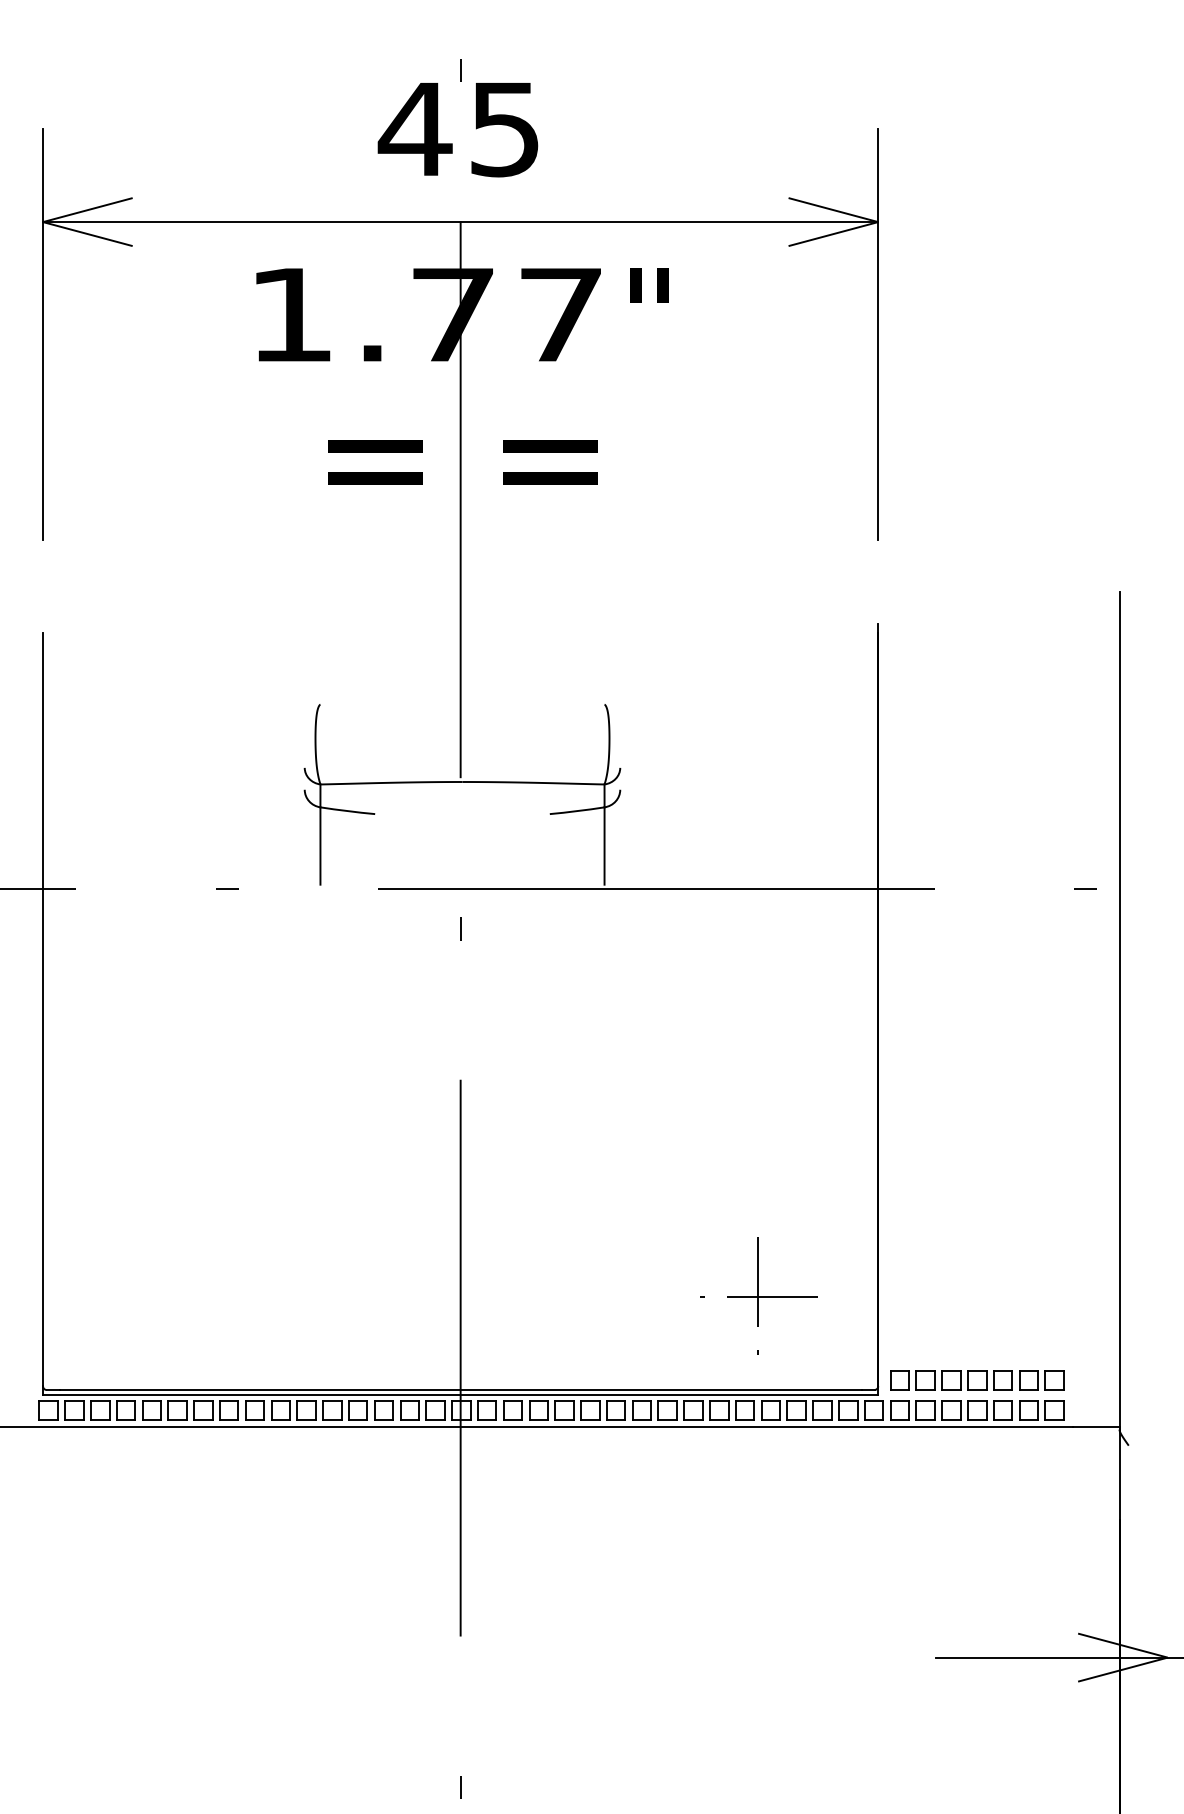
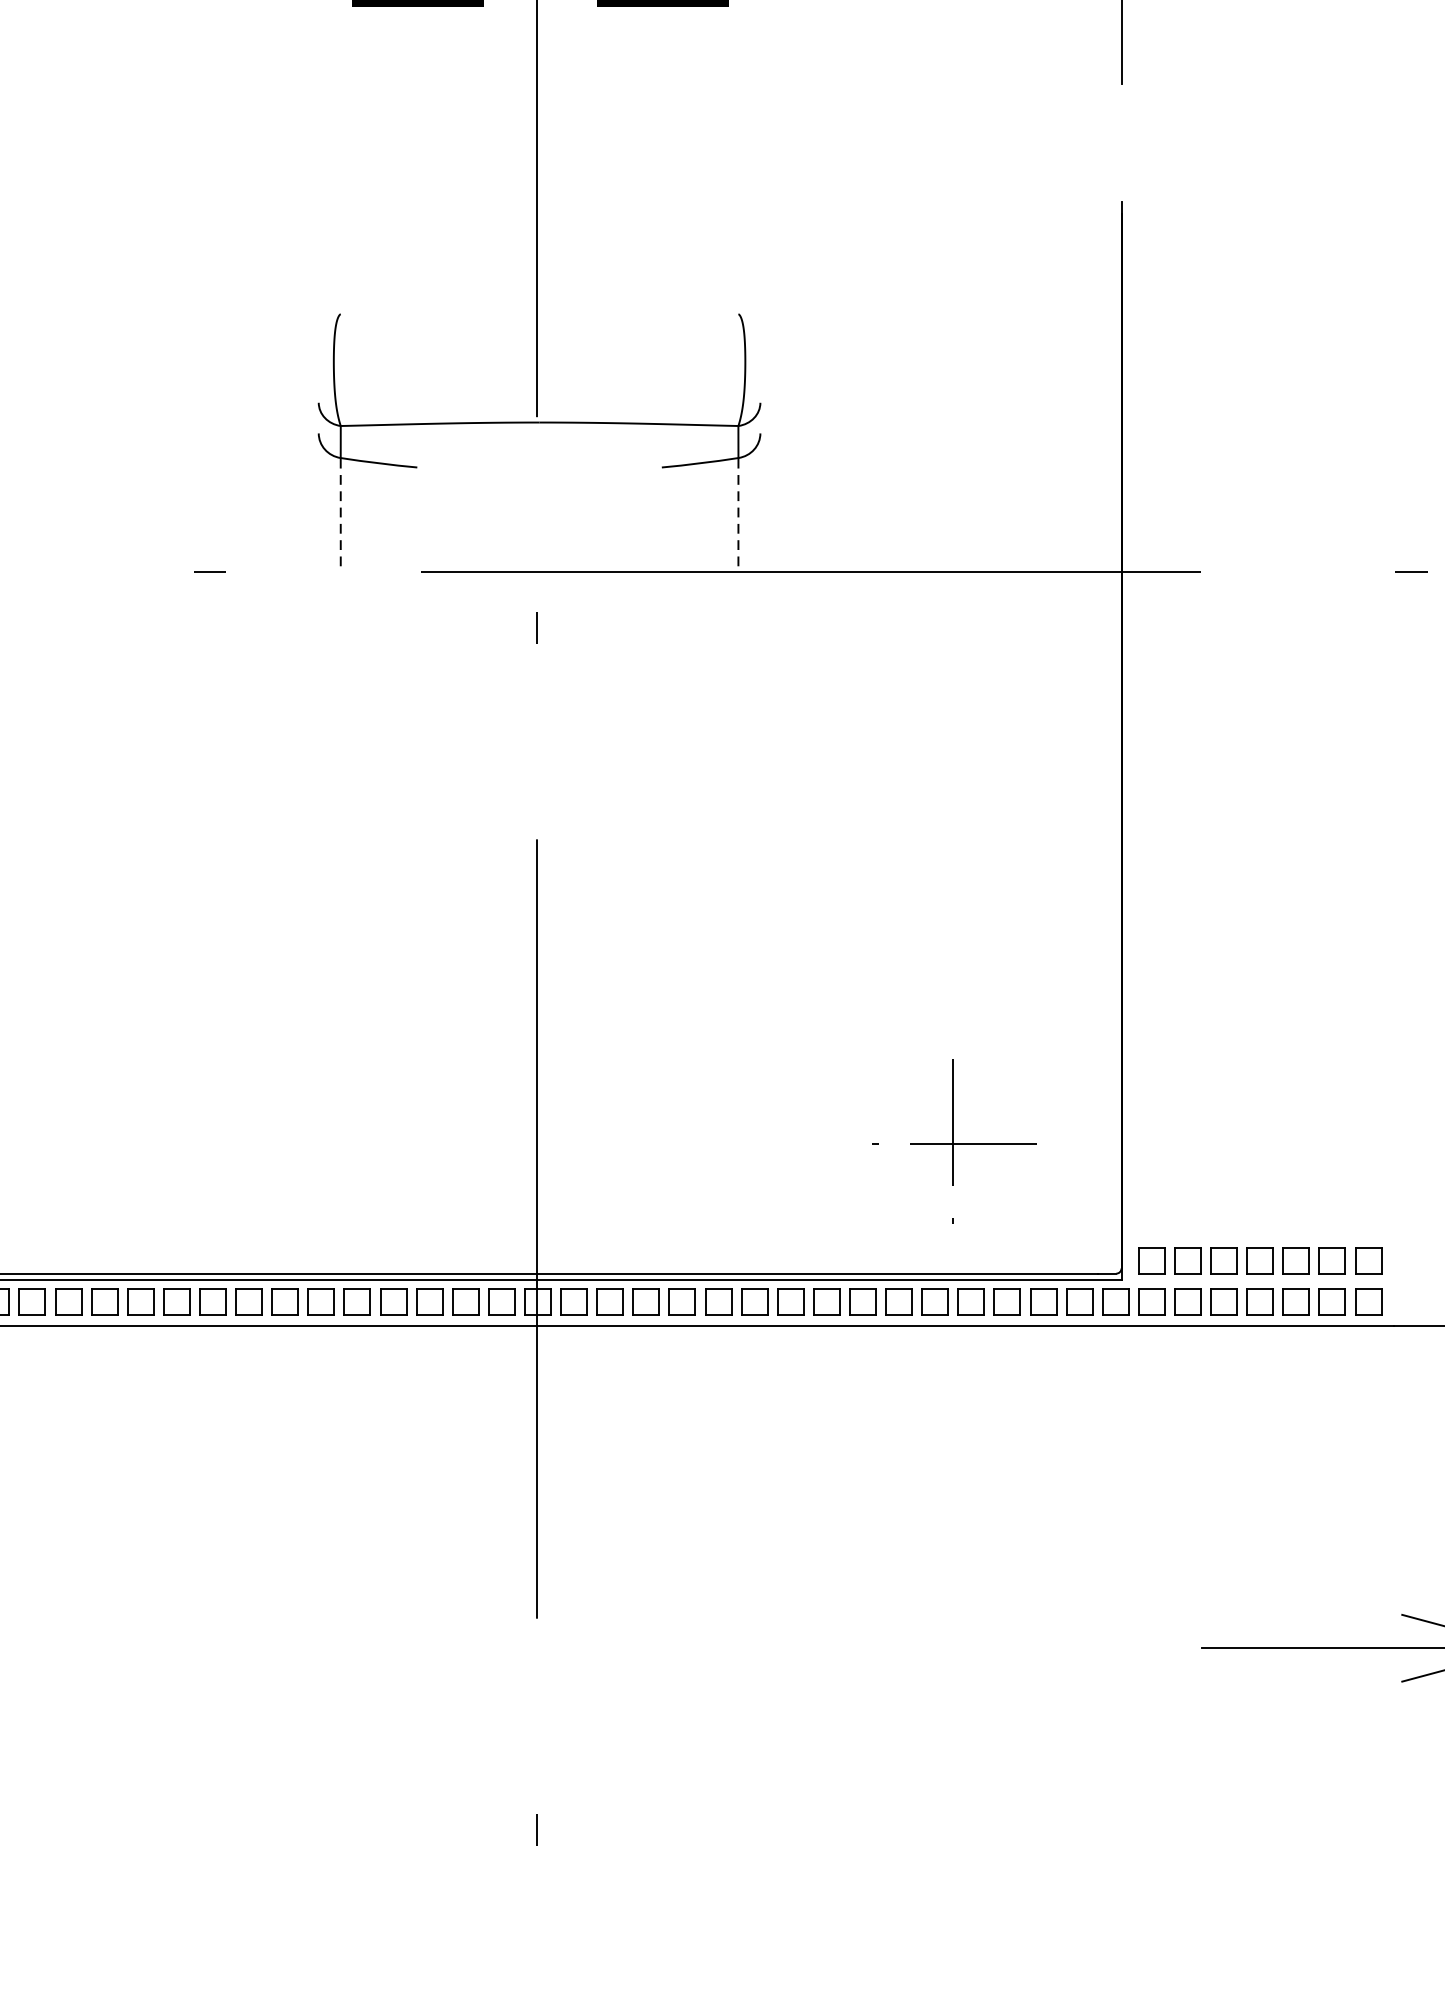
line: (320, 846) -> (340, 512), solid -> dashed
line: (604, 846) -> (738, 512), solid -> dashed

